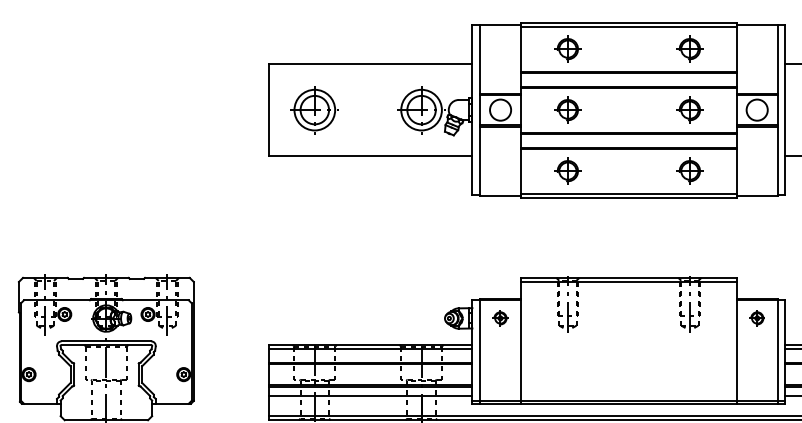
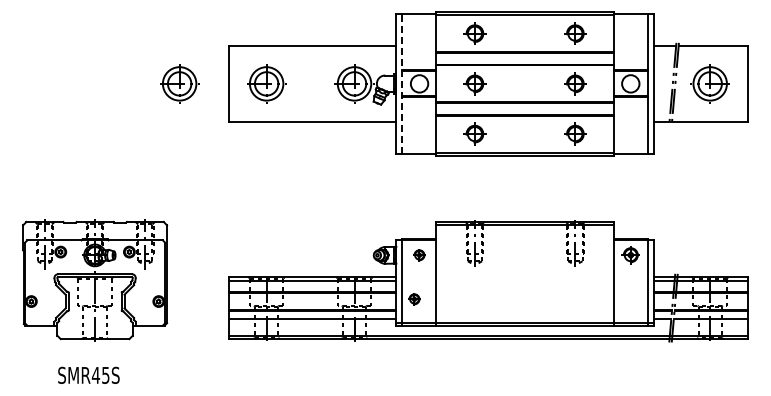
part: (208, 109) -> (179, 83), added
line: (479, 109) -> (402, 83), solid -> dashed
part: (756, 318) -> (630, 255), size x1.4
part: (494, 372) -> (414, 299), added

